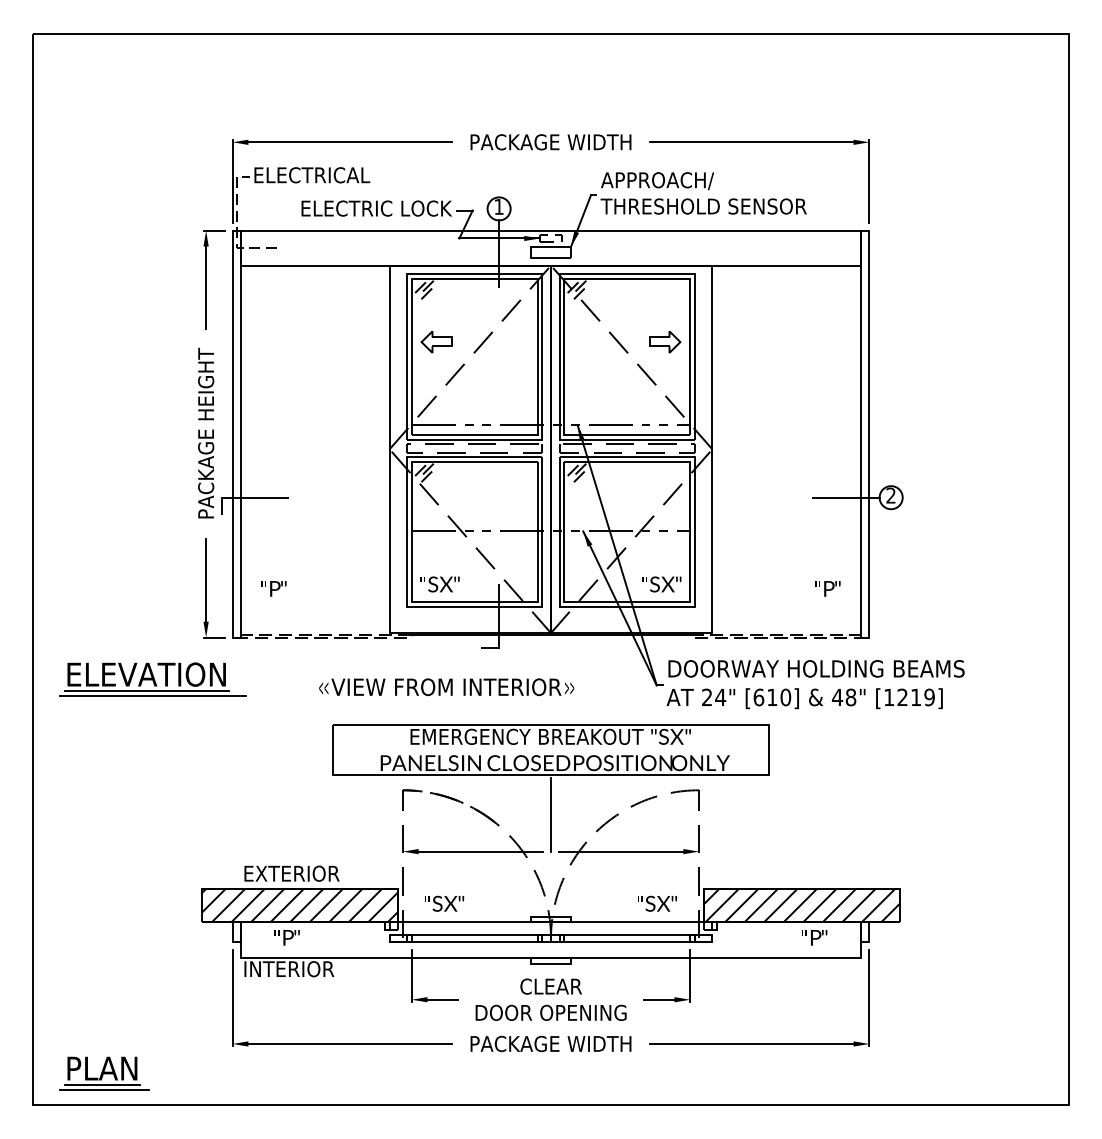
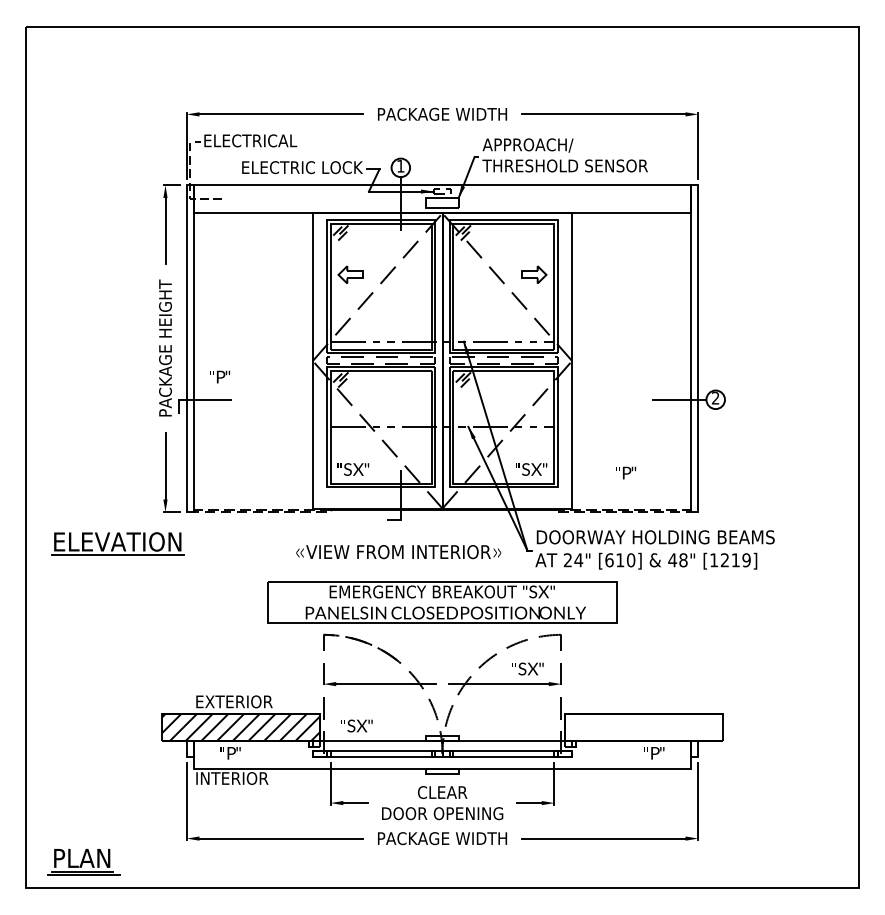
text: (274, 588) -> (220, 376), moved
text: (828, 588) -> (626, 472), moved
text: (446, 687) -> (398, 552), moved
line: (152, 695) -> (122, 558), removed
line: (551, 814) -> (442, 654), removed
text: (656, 903) -> (527, 668), moved
hatch: (802, 905) -> (644, 727), removed

